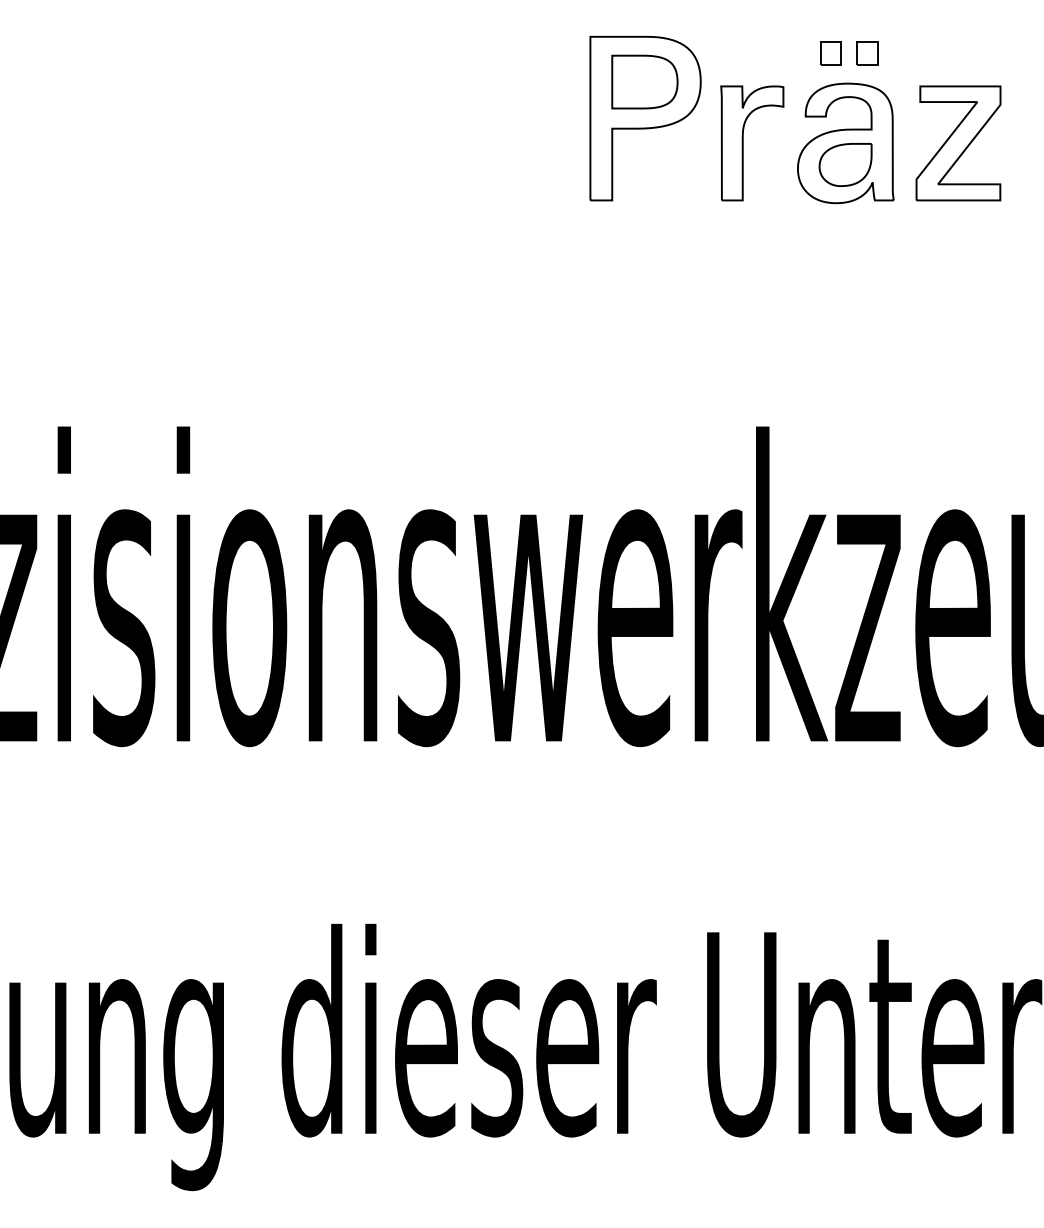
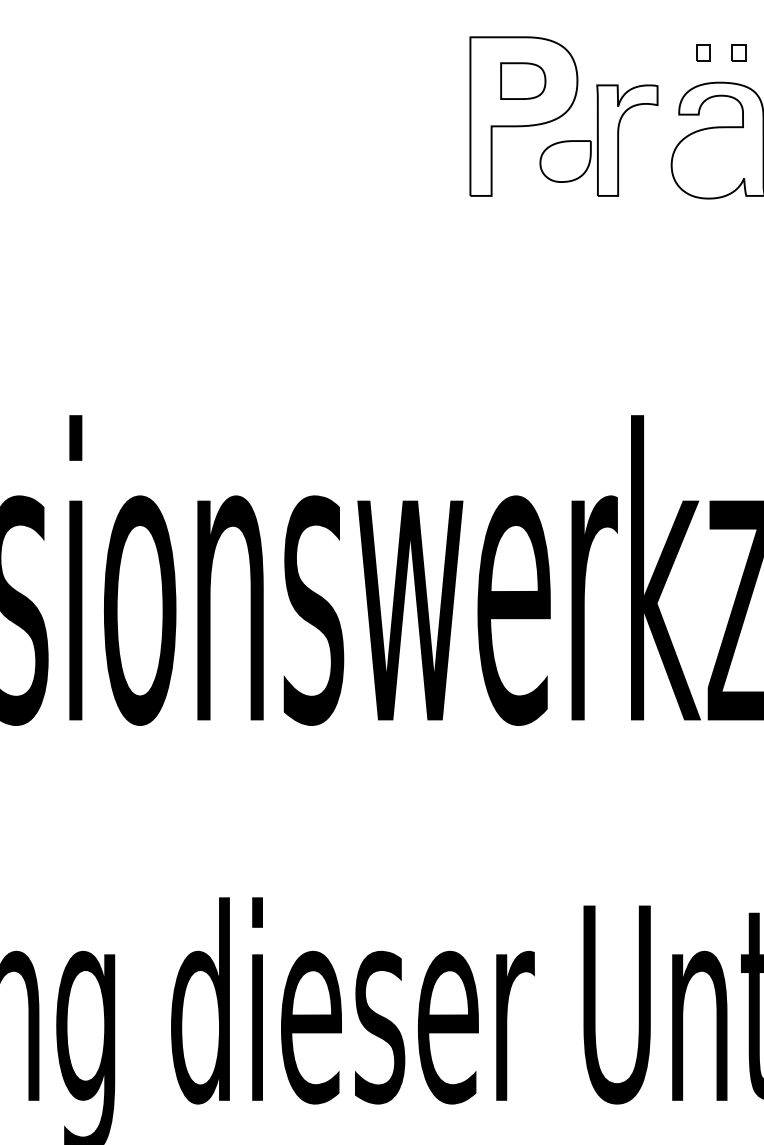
part: (830, 53) -> (703, 53), size x0.7
part: (867, 53) -> (739, 53), size x0.7
part: (644, 81) -> (522, 80), size x0.7
part: (845, 164) -> (565, 161), moved

